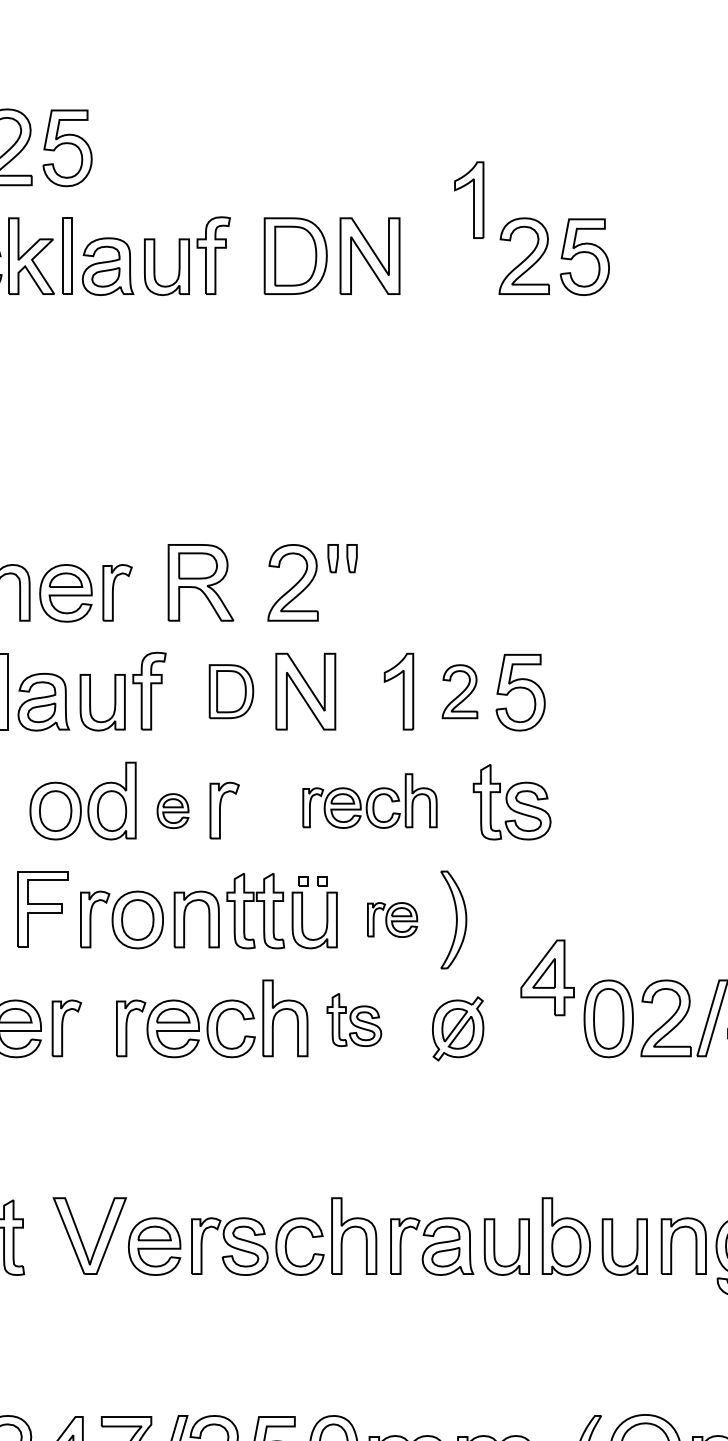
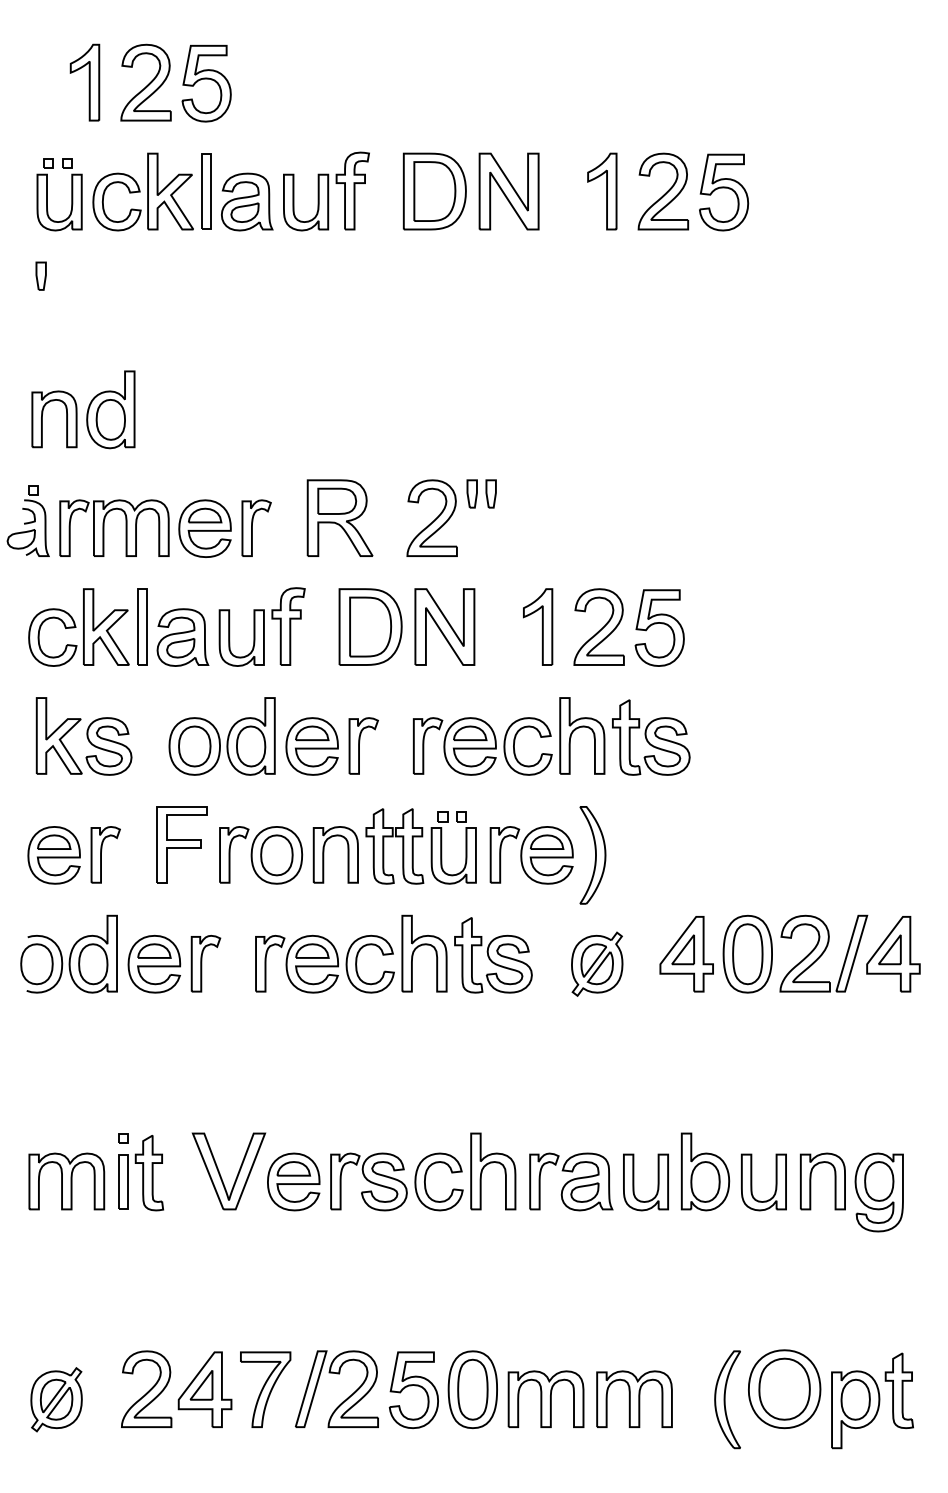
part: (469, 200) -> (602, 191), moved
part: (231, 691) -> (370, 626), size x1.43
part: (459, 691) -> (598, 626), size x1.43
part: (369, 801) -> (508, 736), size x1.43
part: (172, 811) -> (311, 746), size x1.67
part: (392, 920) -> (531, 855), size x1.67
part: (547, 978) -> (686, 954), moved
part: (354, 1020) -> (493, 955), size x1.43

